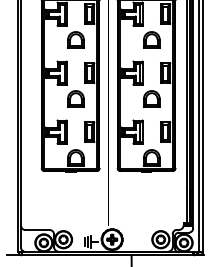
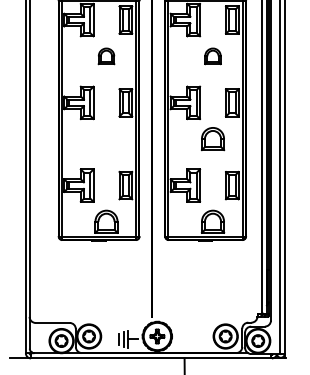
part: (75, 40) -> (106, 56), size x0.7
part: (151, 40) -> (212, 56), size x0.7
part: (75, 99) -> (106, 139), removed

